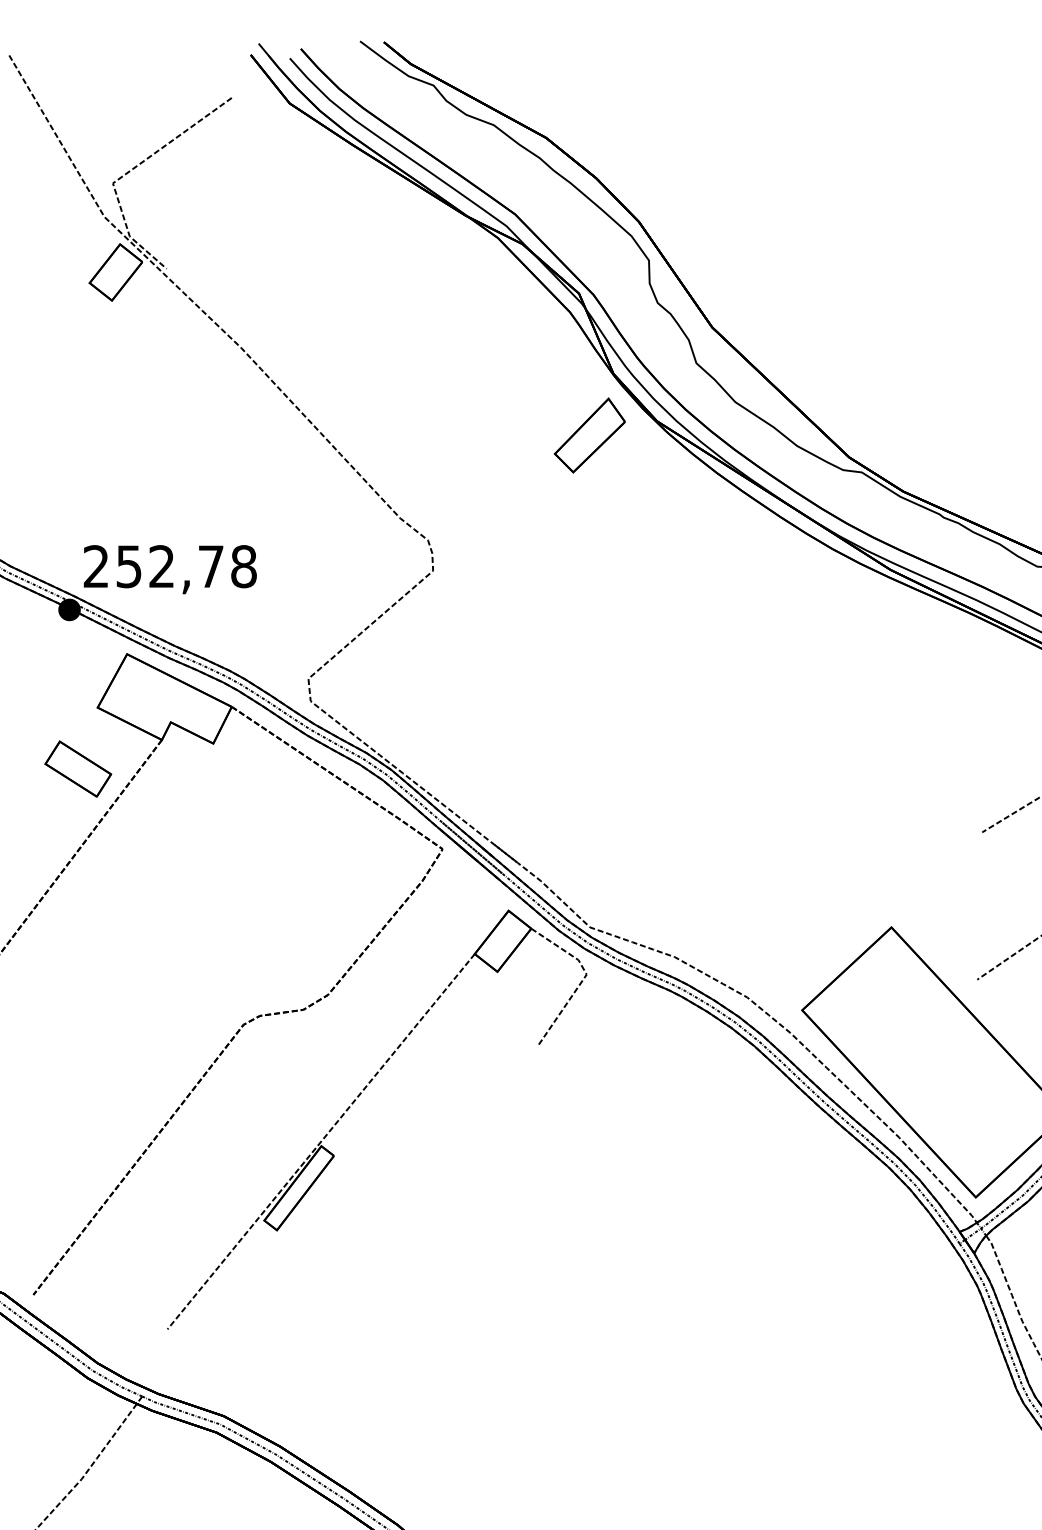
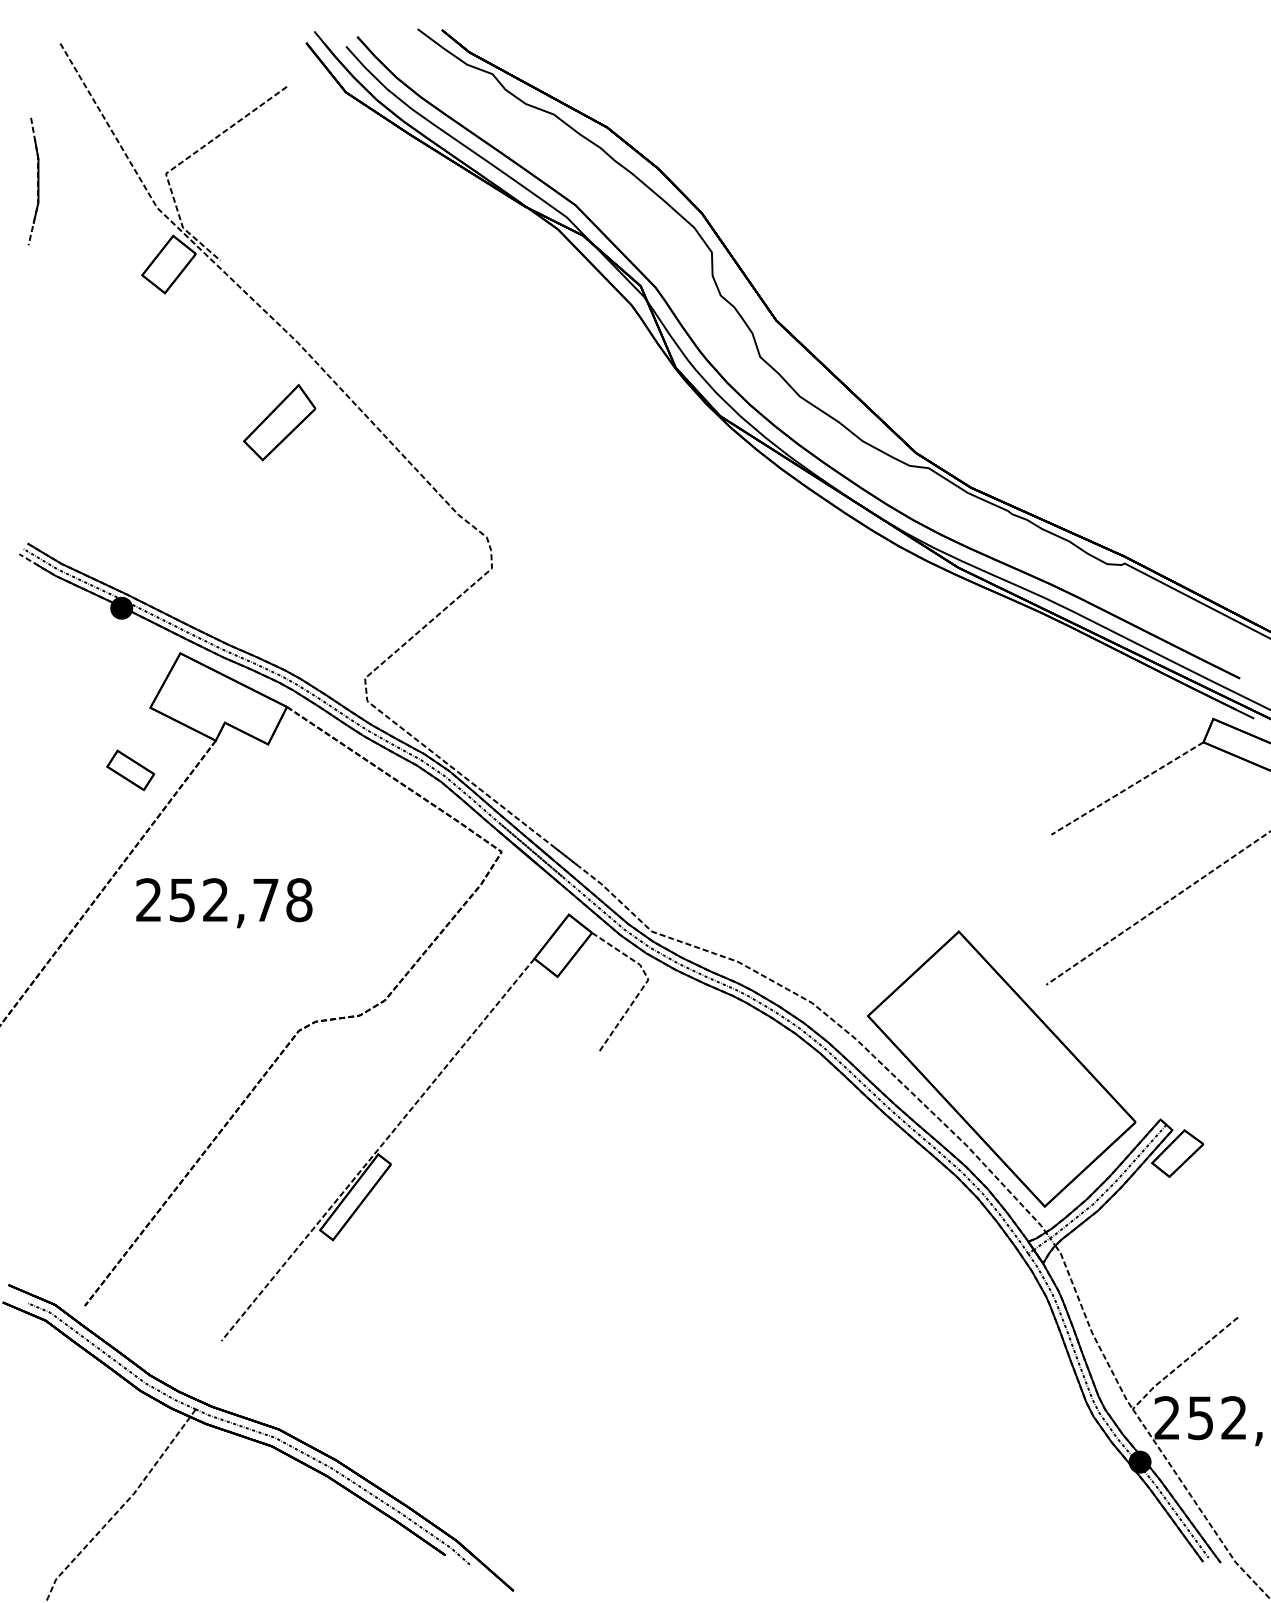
part: (589, 435) -> (279, 422), moved
text: (170, 569) -> (224, 903), moved
part: (78, 769) -> (130, 770), size x0.7

